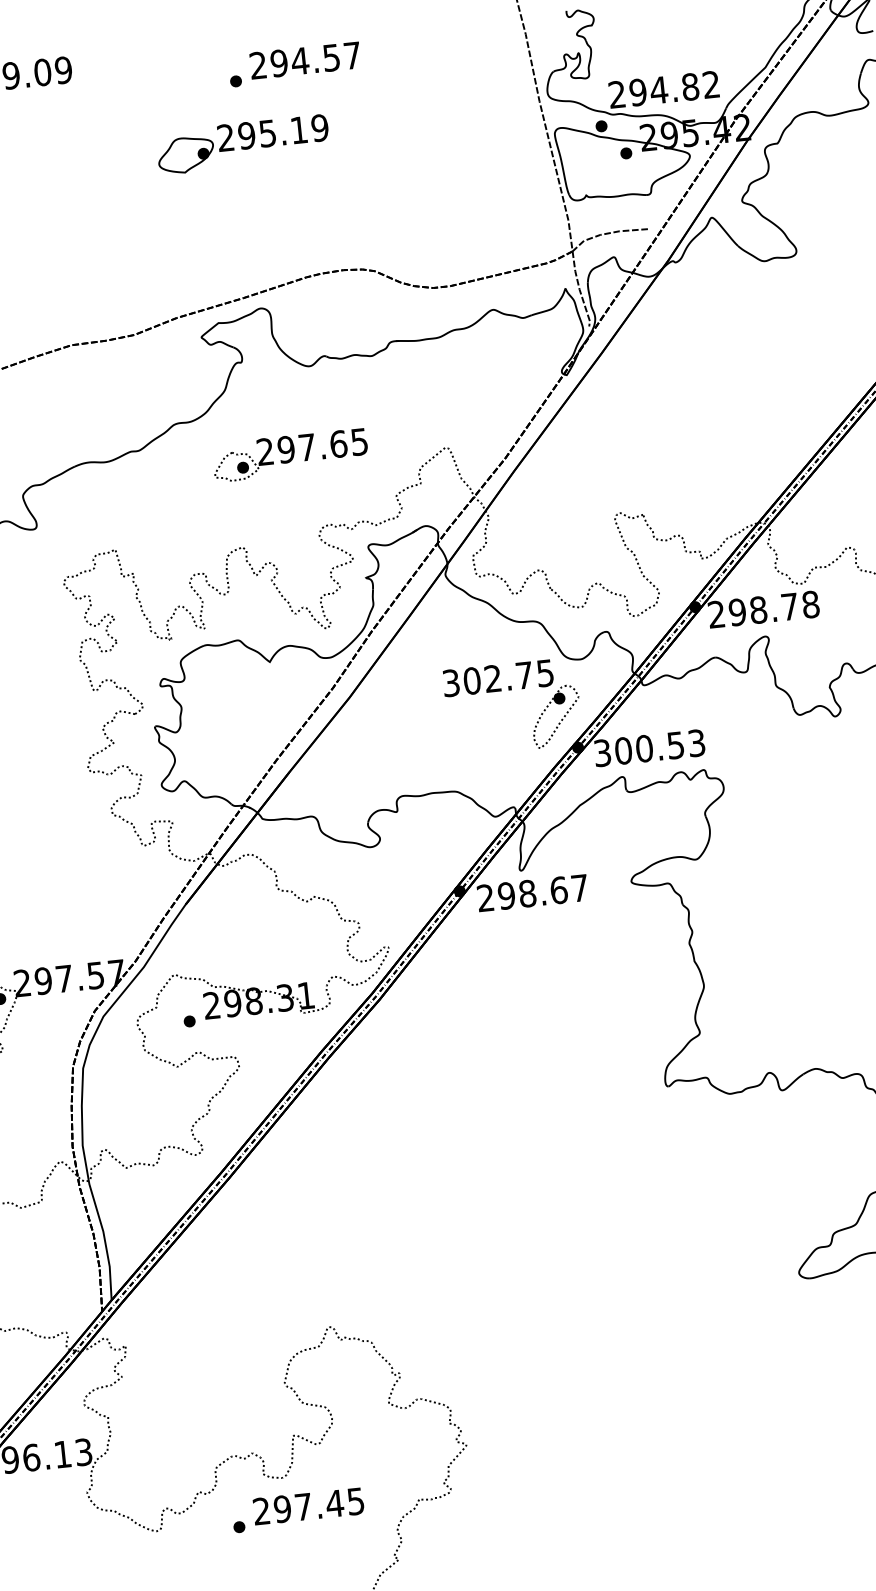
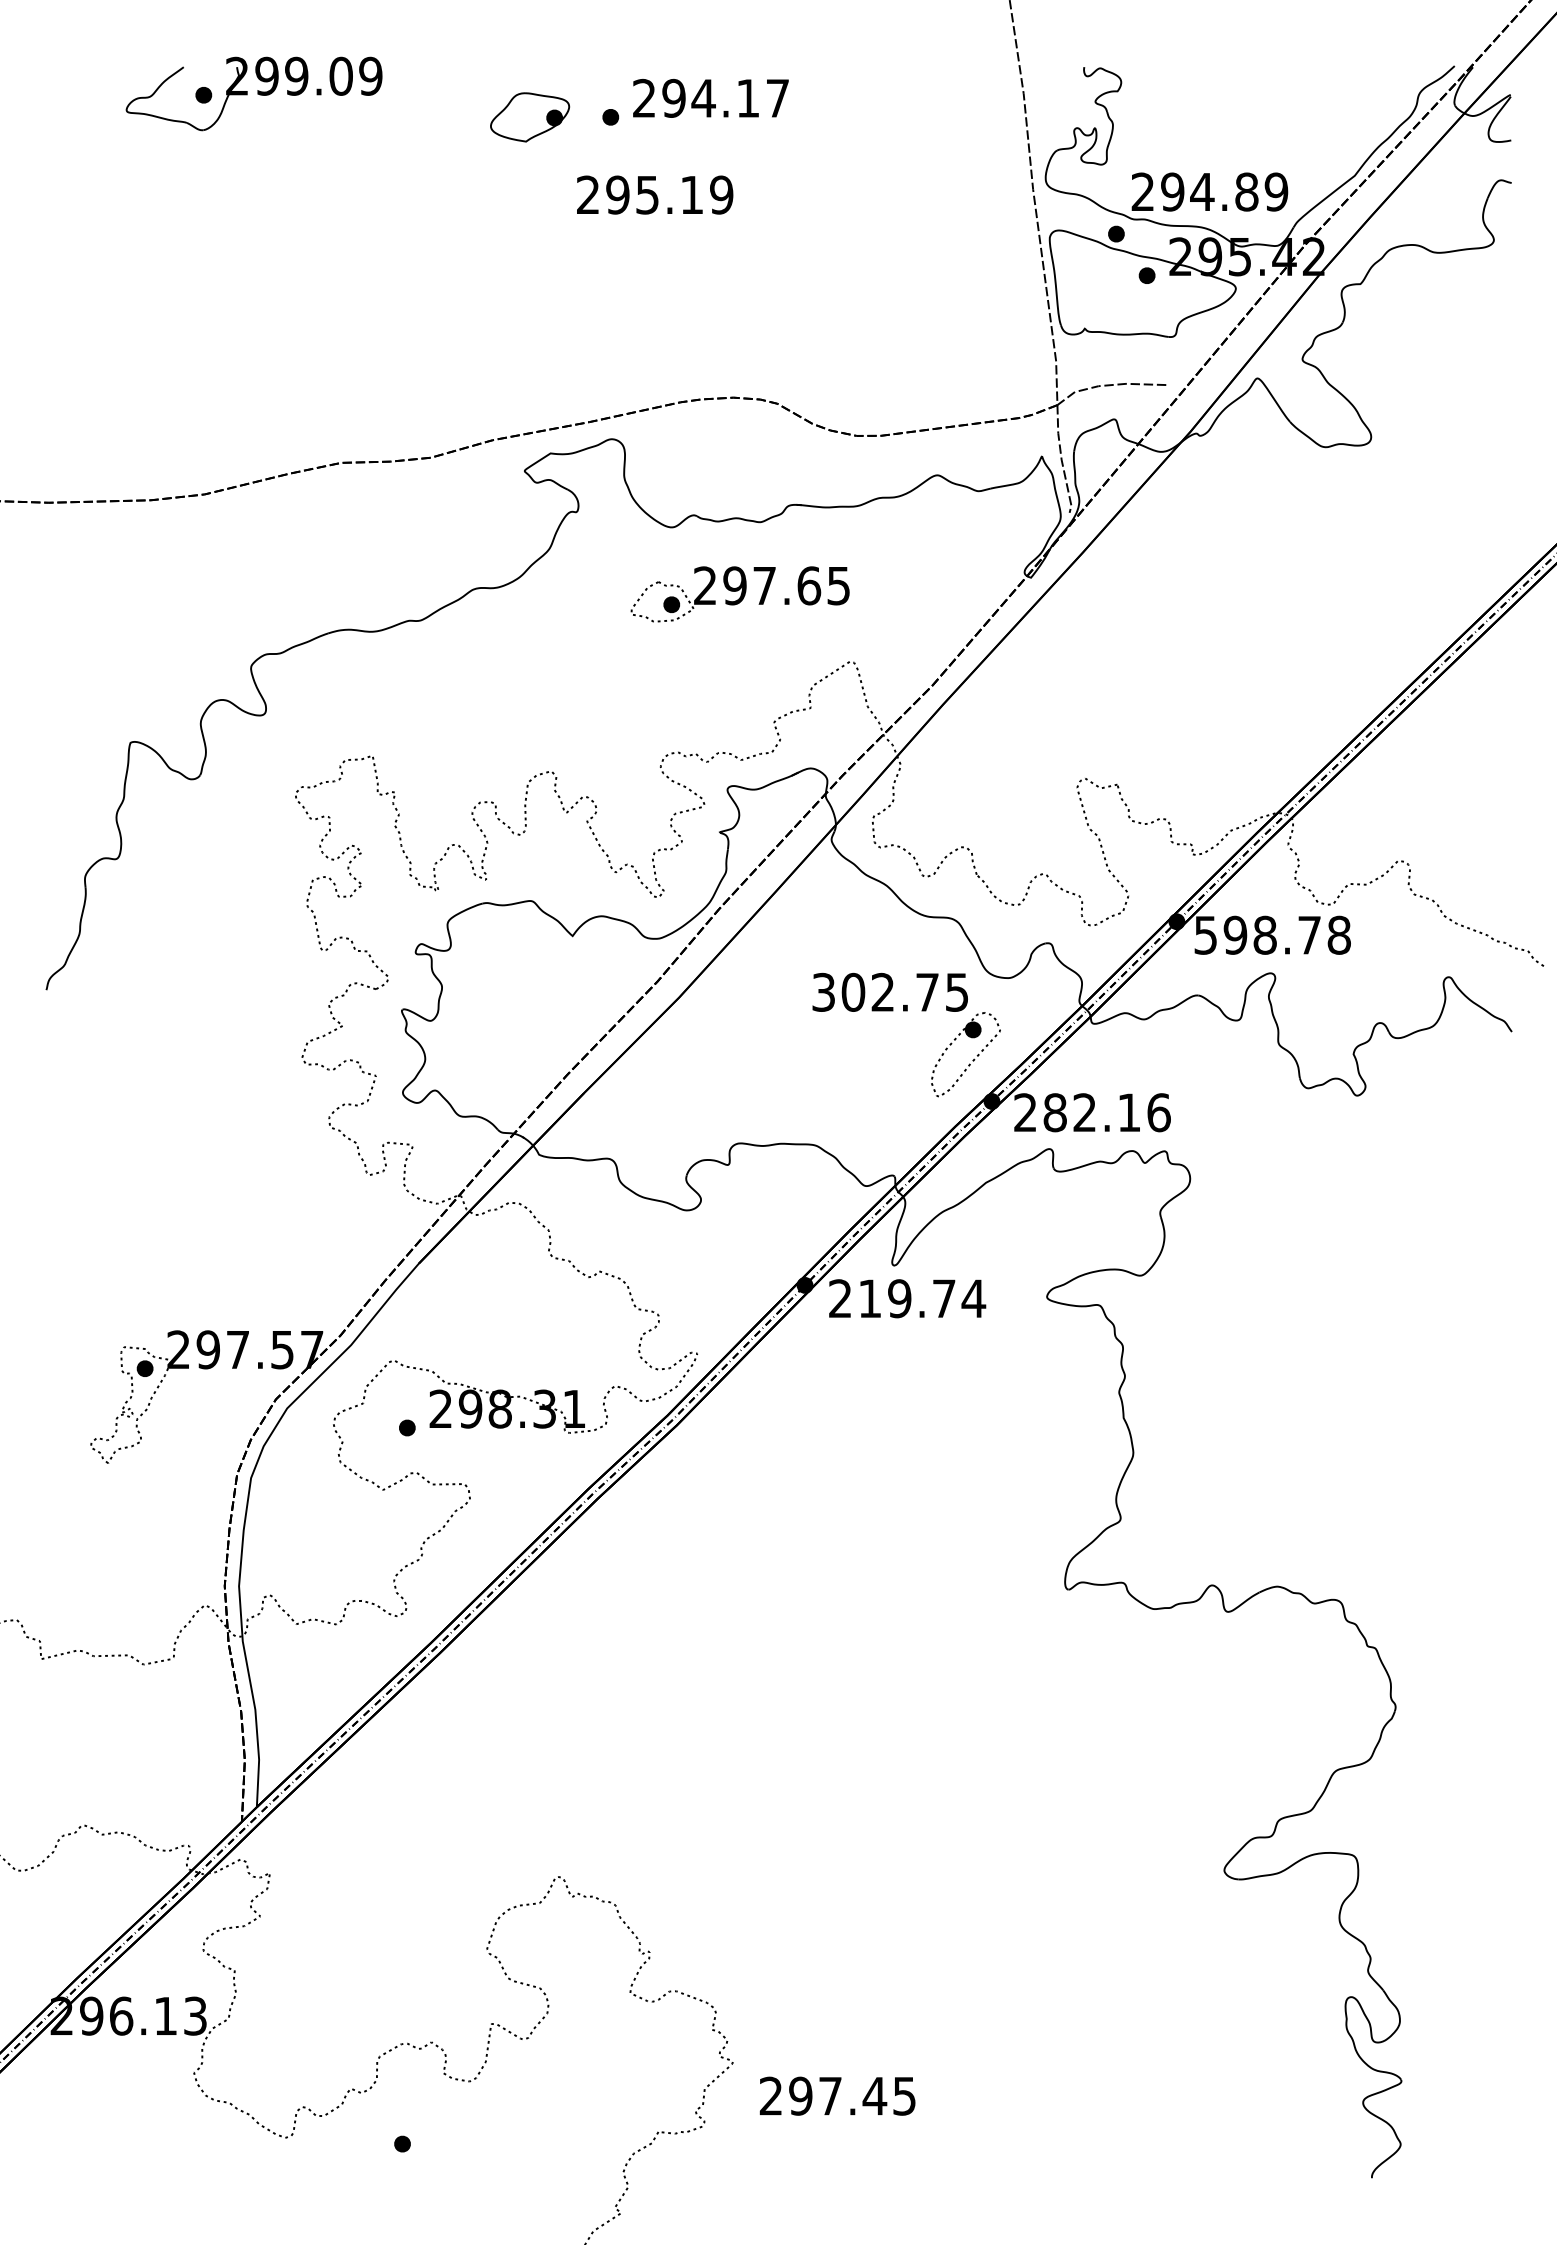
text: (331, 57) -> (747, 98), 294.57 -> 294.17
text: (711, 84) -> (1276, 191), 294.82 -> 294.89
part: (186, 155) -> (530, 117), moved
part: (290, 455) -> (739, 594), moved
text: (716, 614) -> (1205, 934), 298.78 -> 598.78
text: (649, 747) -> (1092, 1112), 300.53 -> 282.16
text: (543, 891) -> (922, 1298), 298.67 -> 219.74
text: (308, 1505) -> (837, 2095), moved

